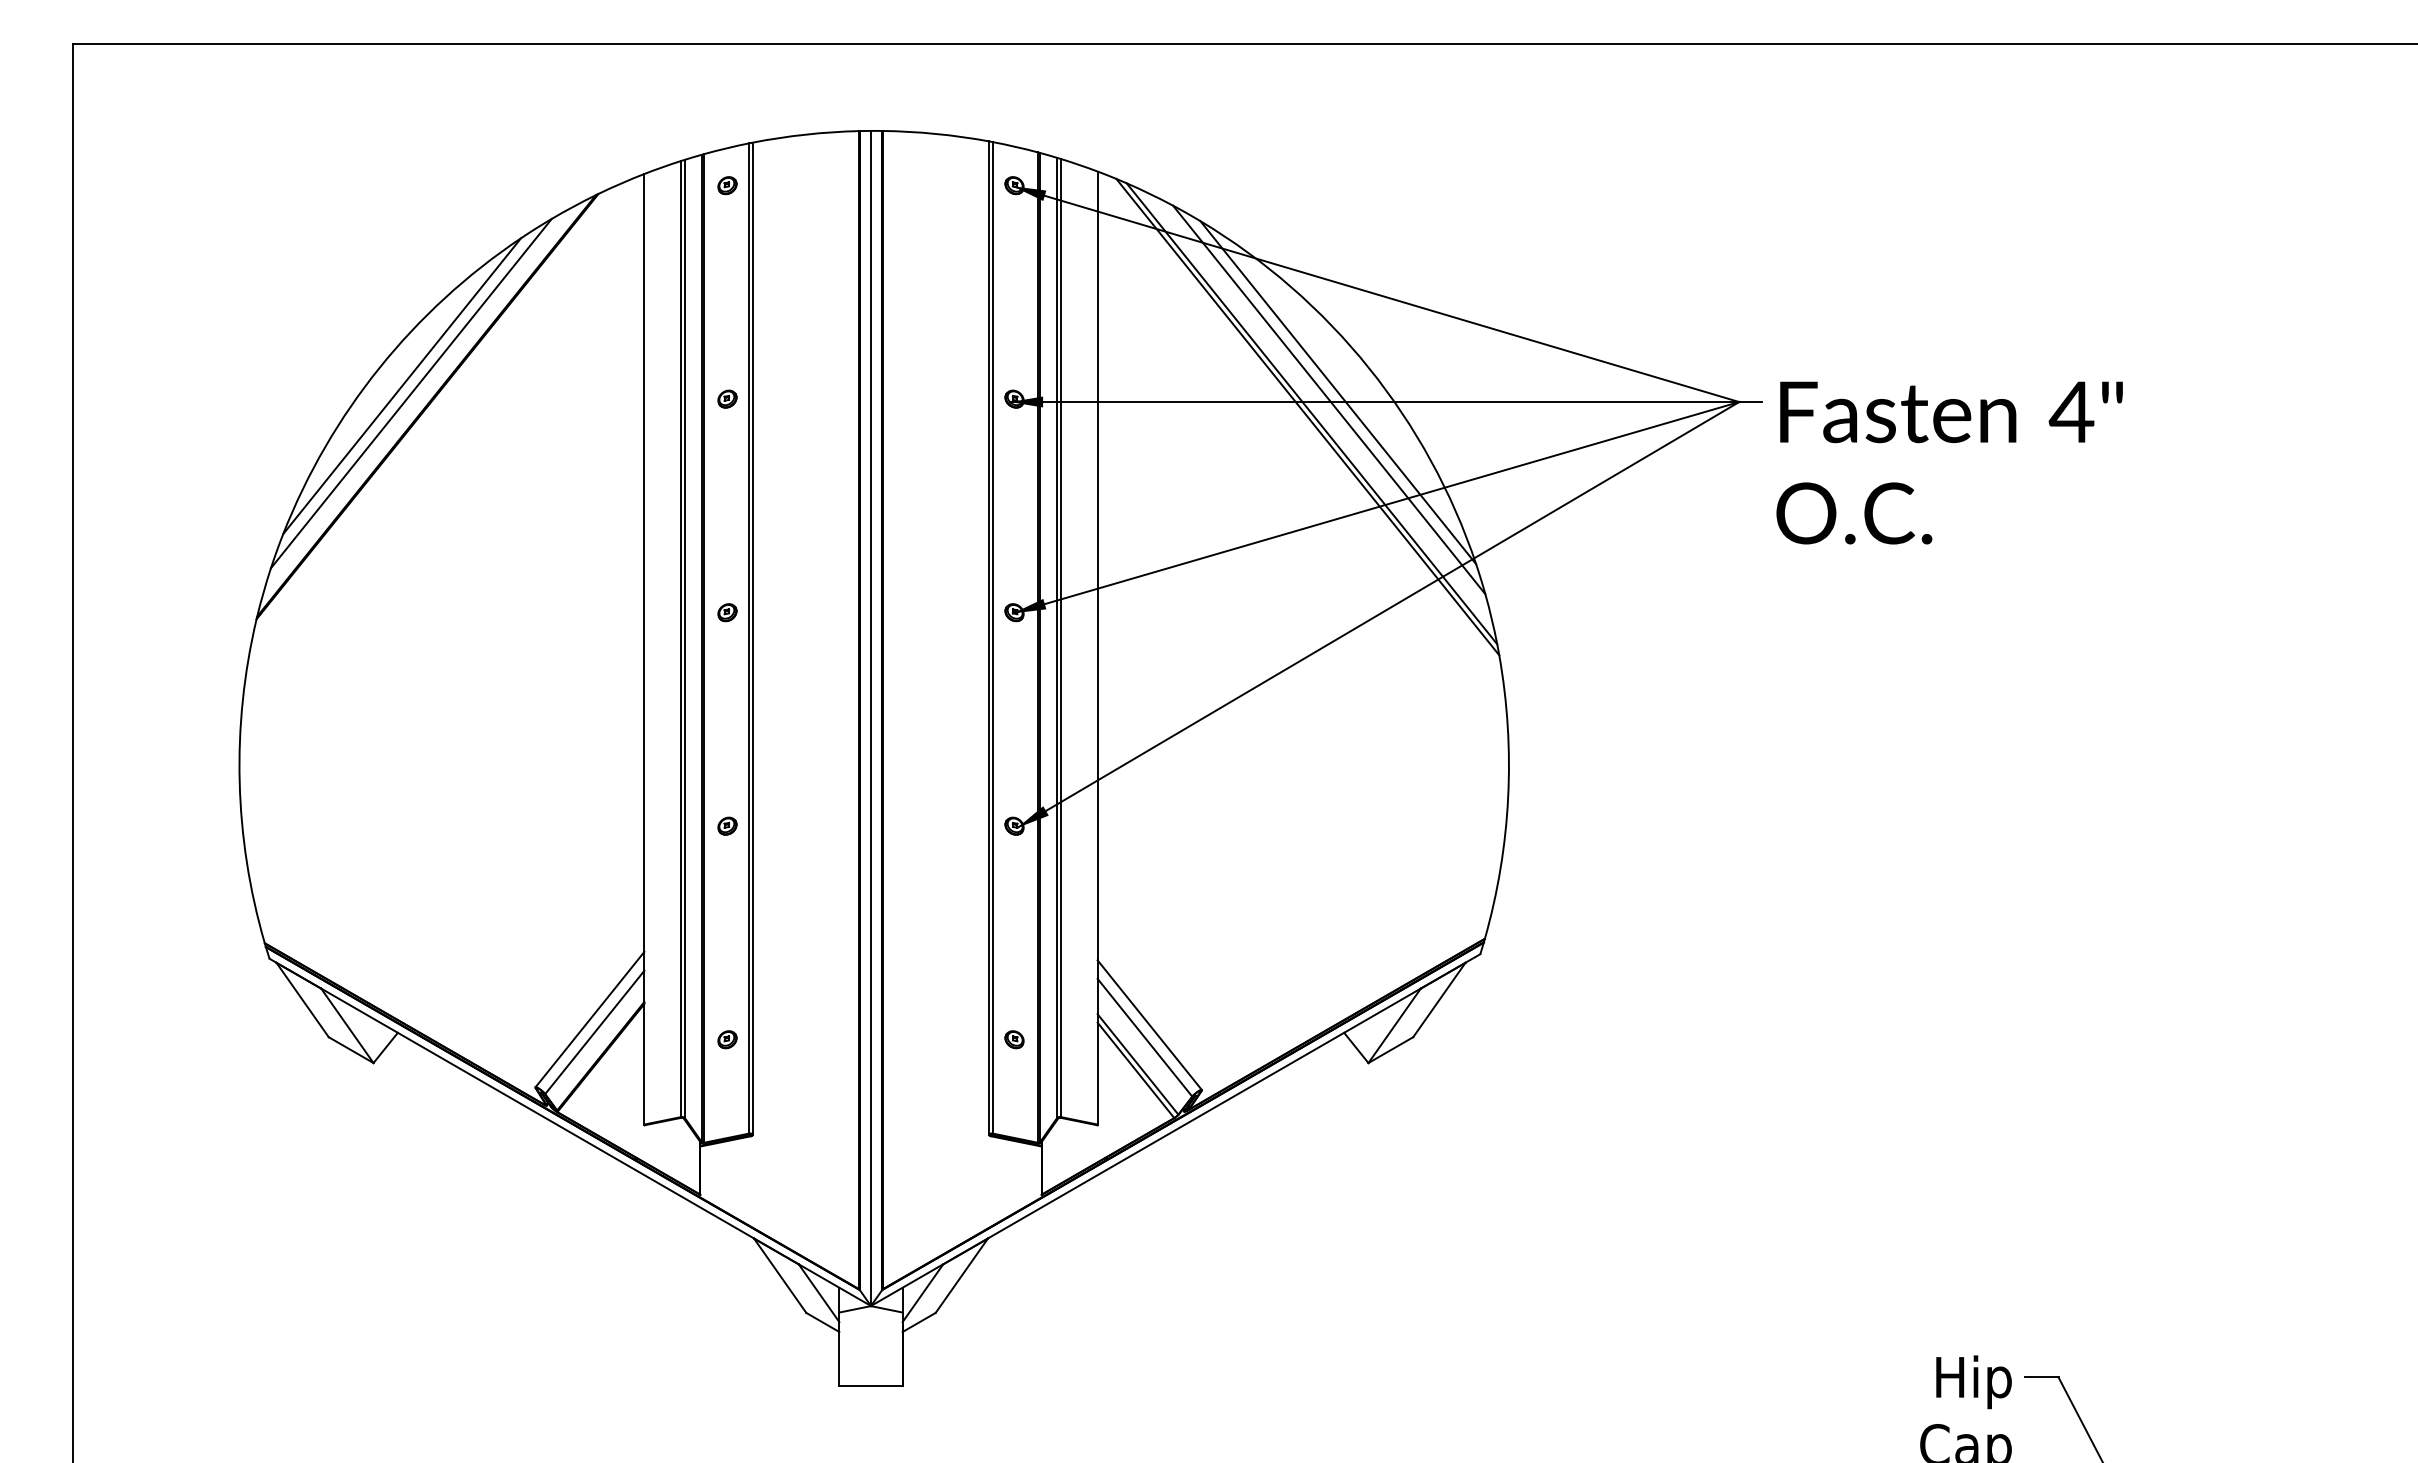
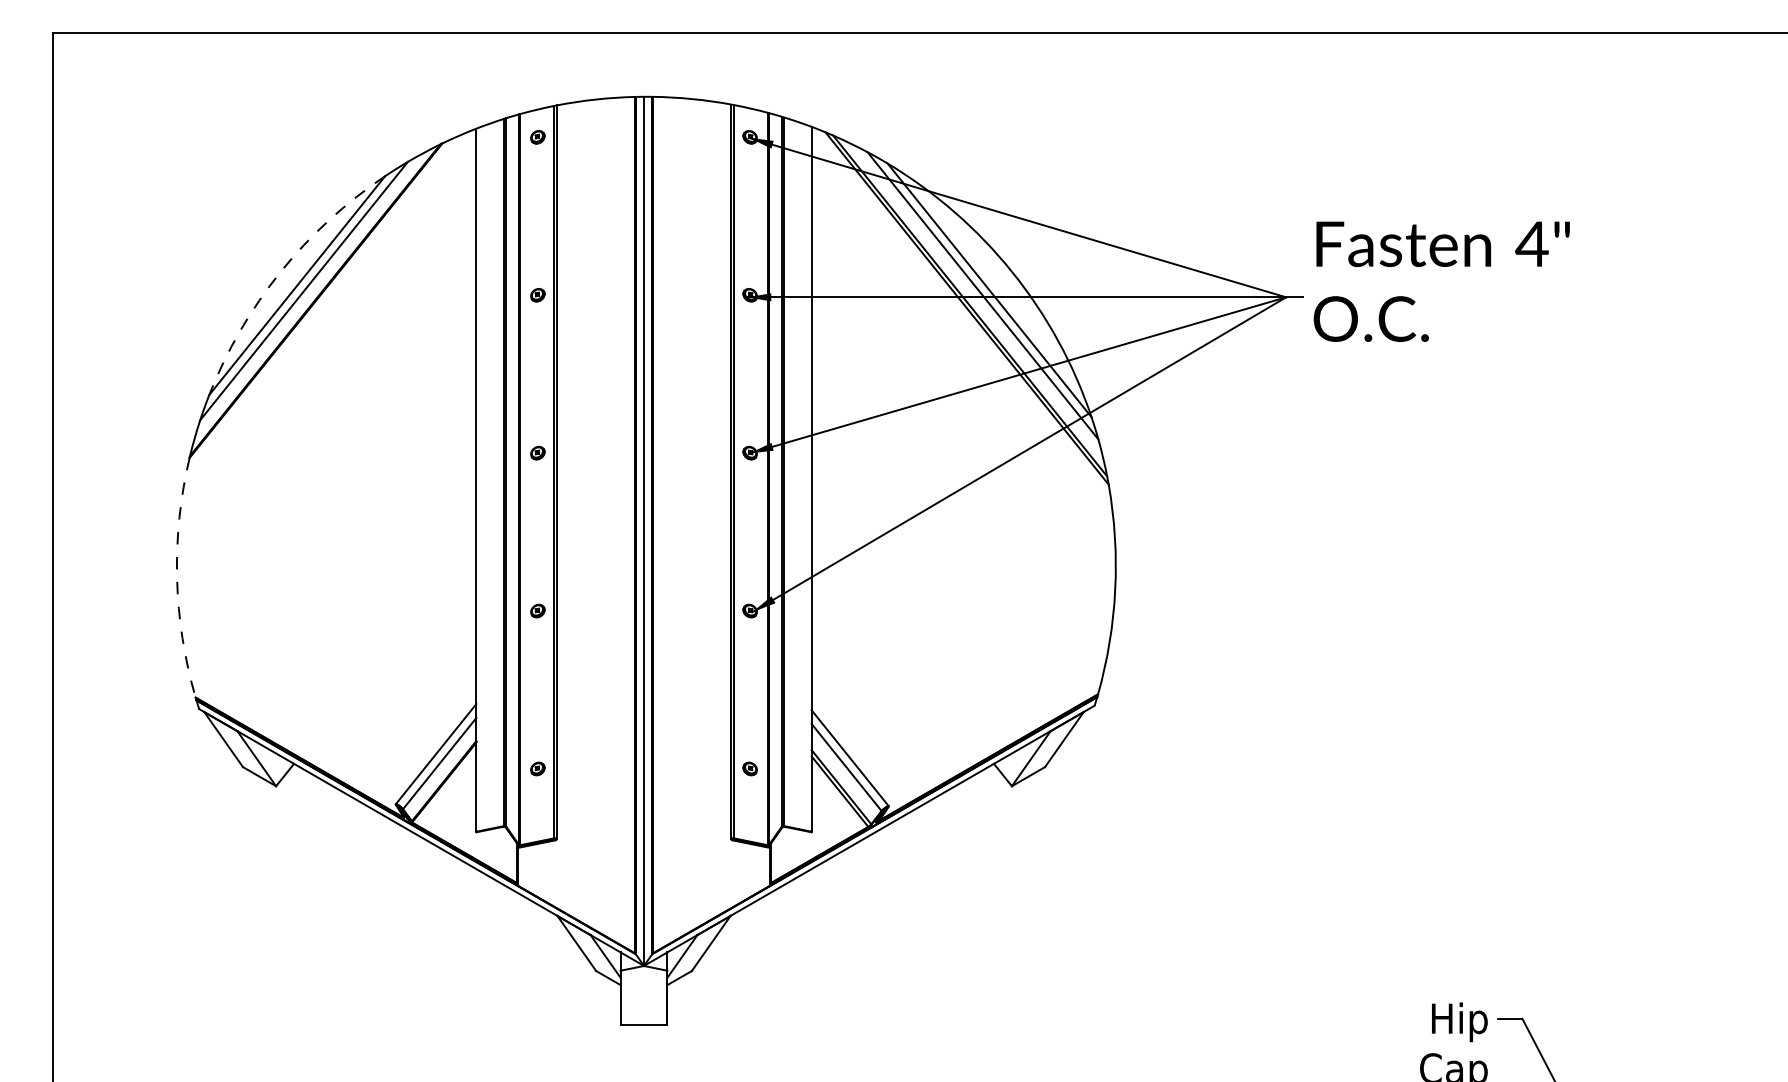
arc: (379, 367) -> (280, 271), solid -> dashed
text: (1949, 462) -> (1441, 281), moved
arc: (239, 781) -> (176, 577), solid -> dashed

